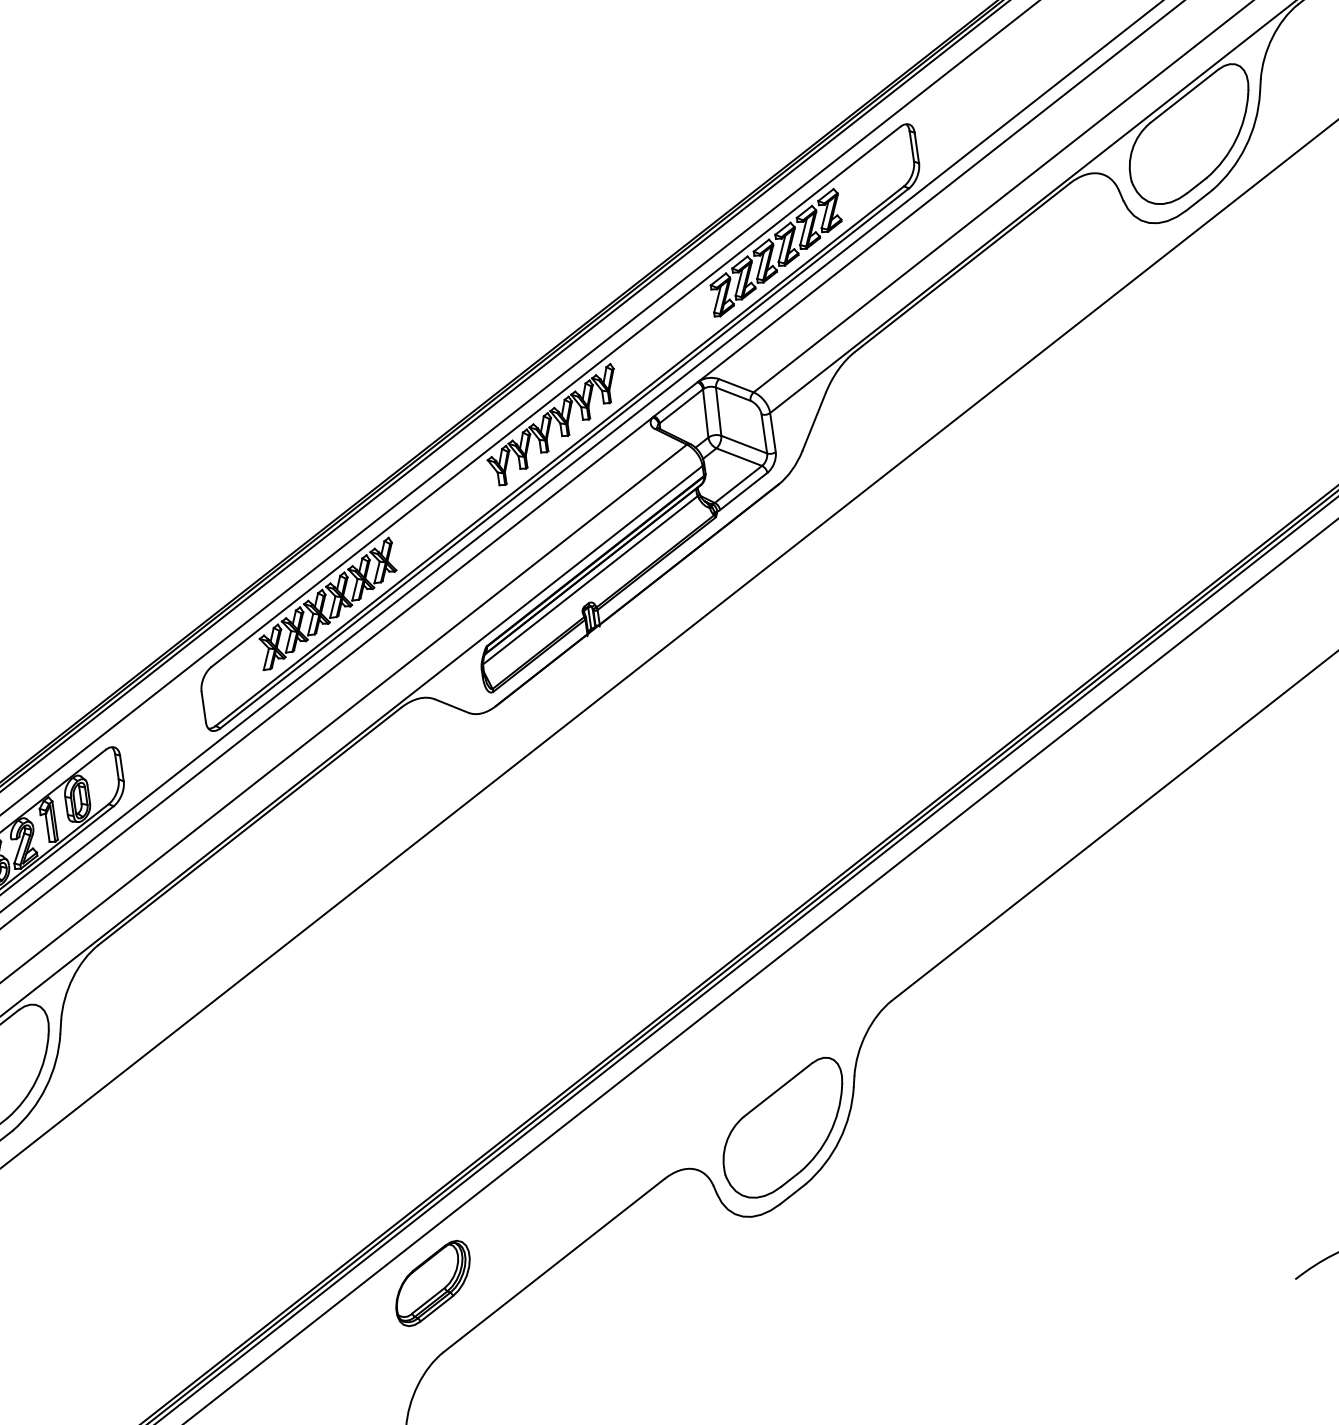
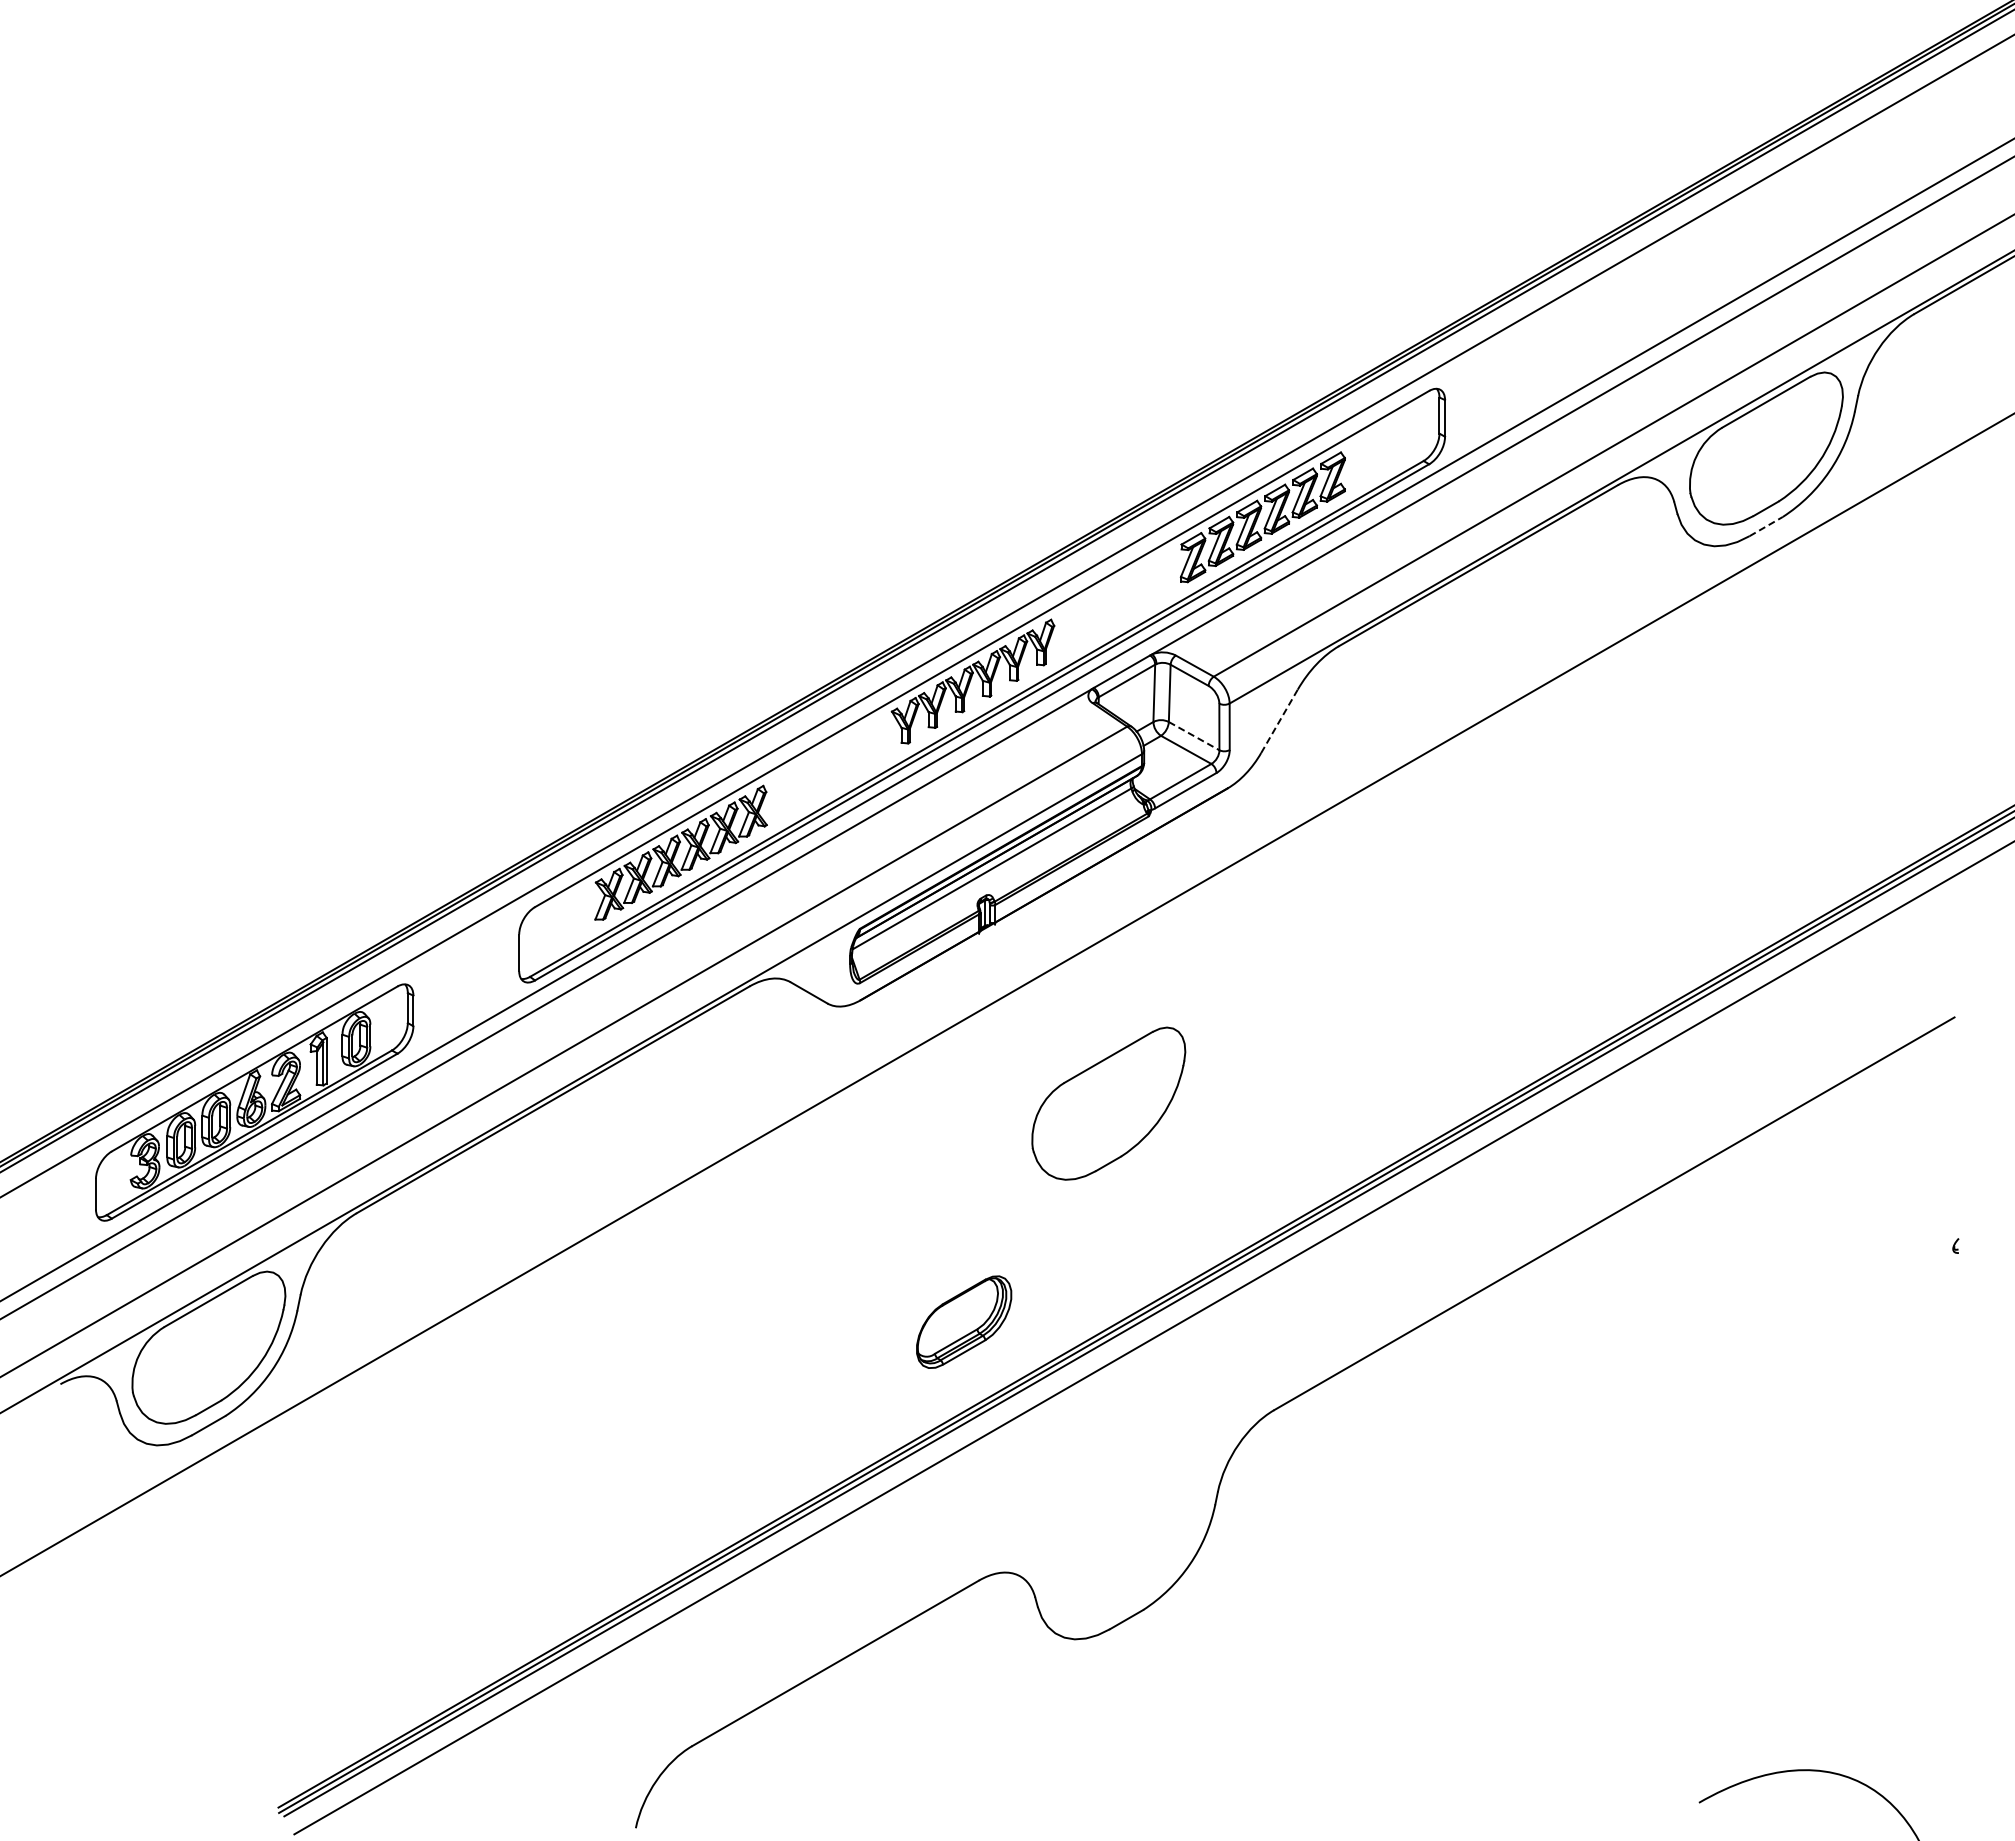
line: (1199, 200) -> (1766, 526), solid -> dashed
line: (814, 422) -> (1279, 721), solid -> dashed
line: (744, 444) -> (1194, 736), solid -> dashed
part: (783, 1128) -> (1108, 1103), moved
part: (433, 1282) -> (964, 1321), moved

